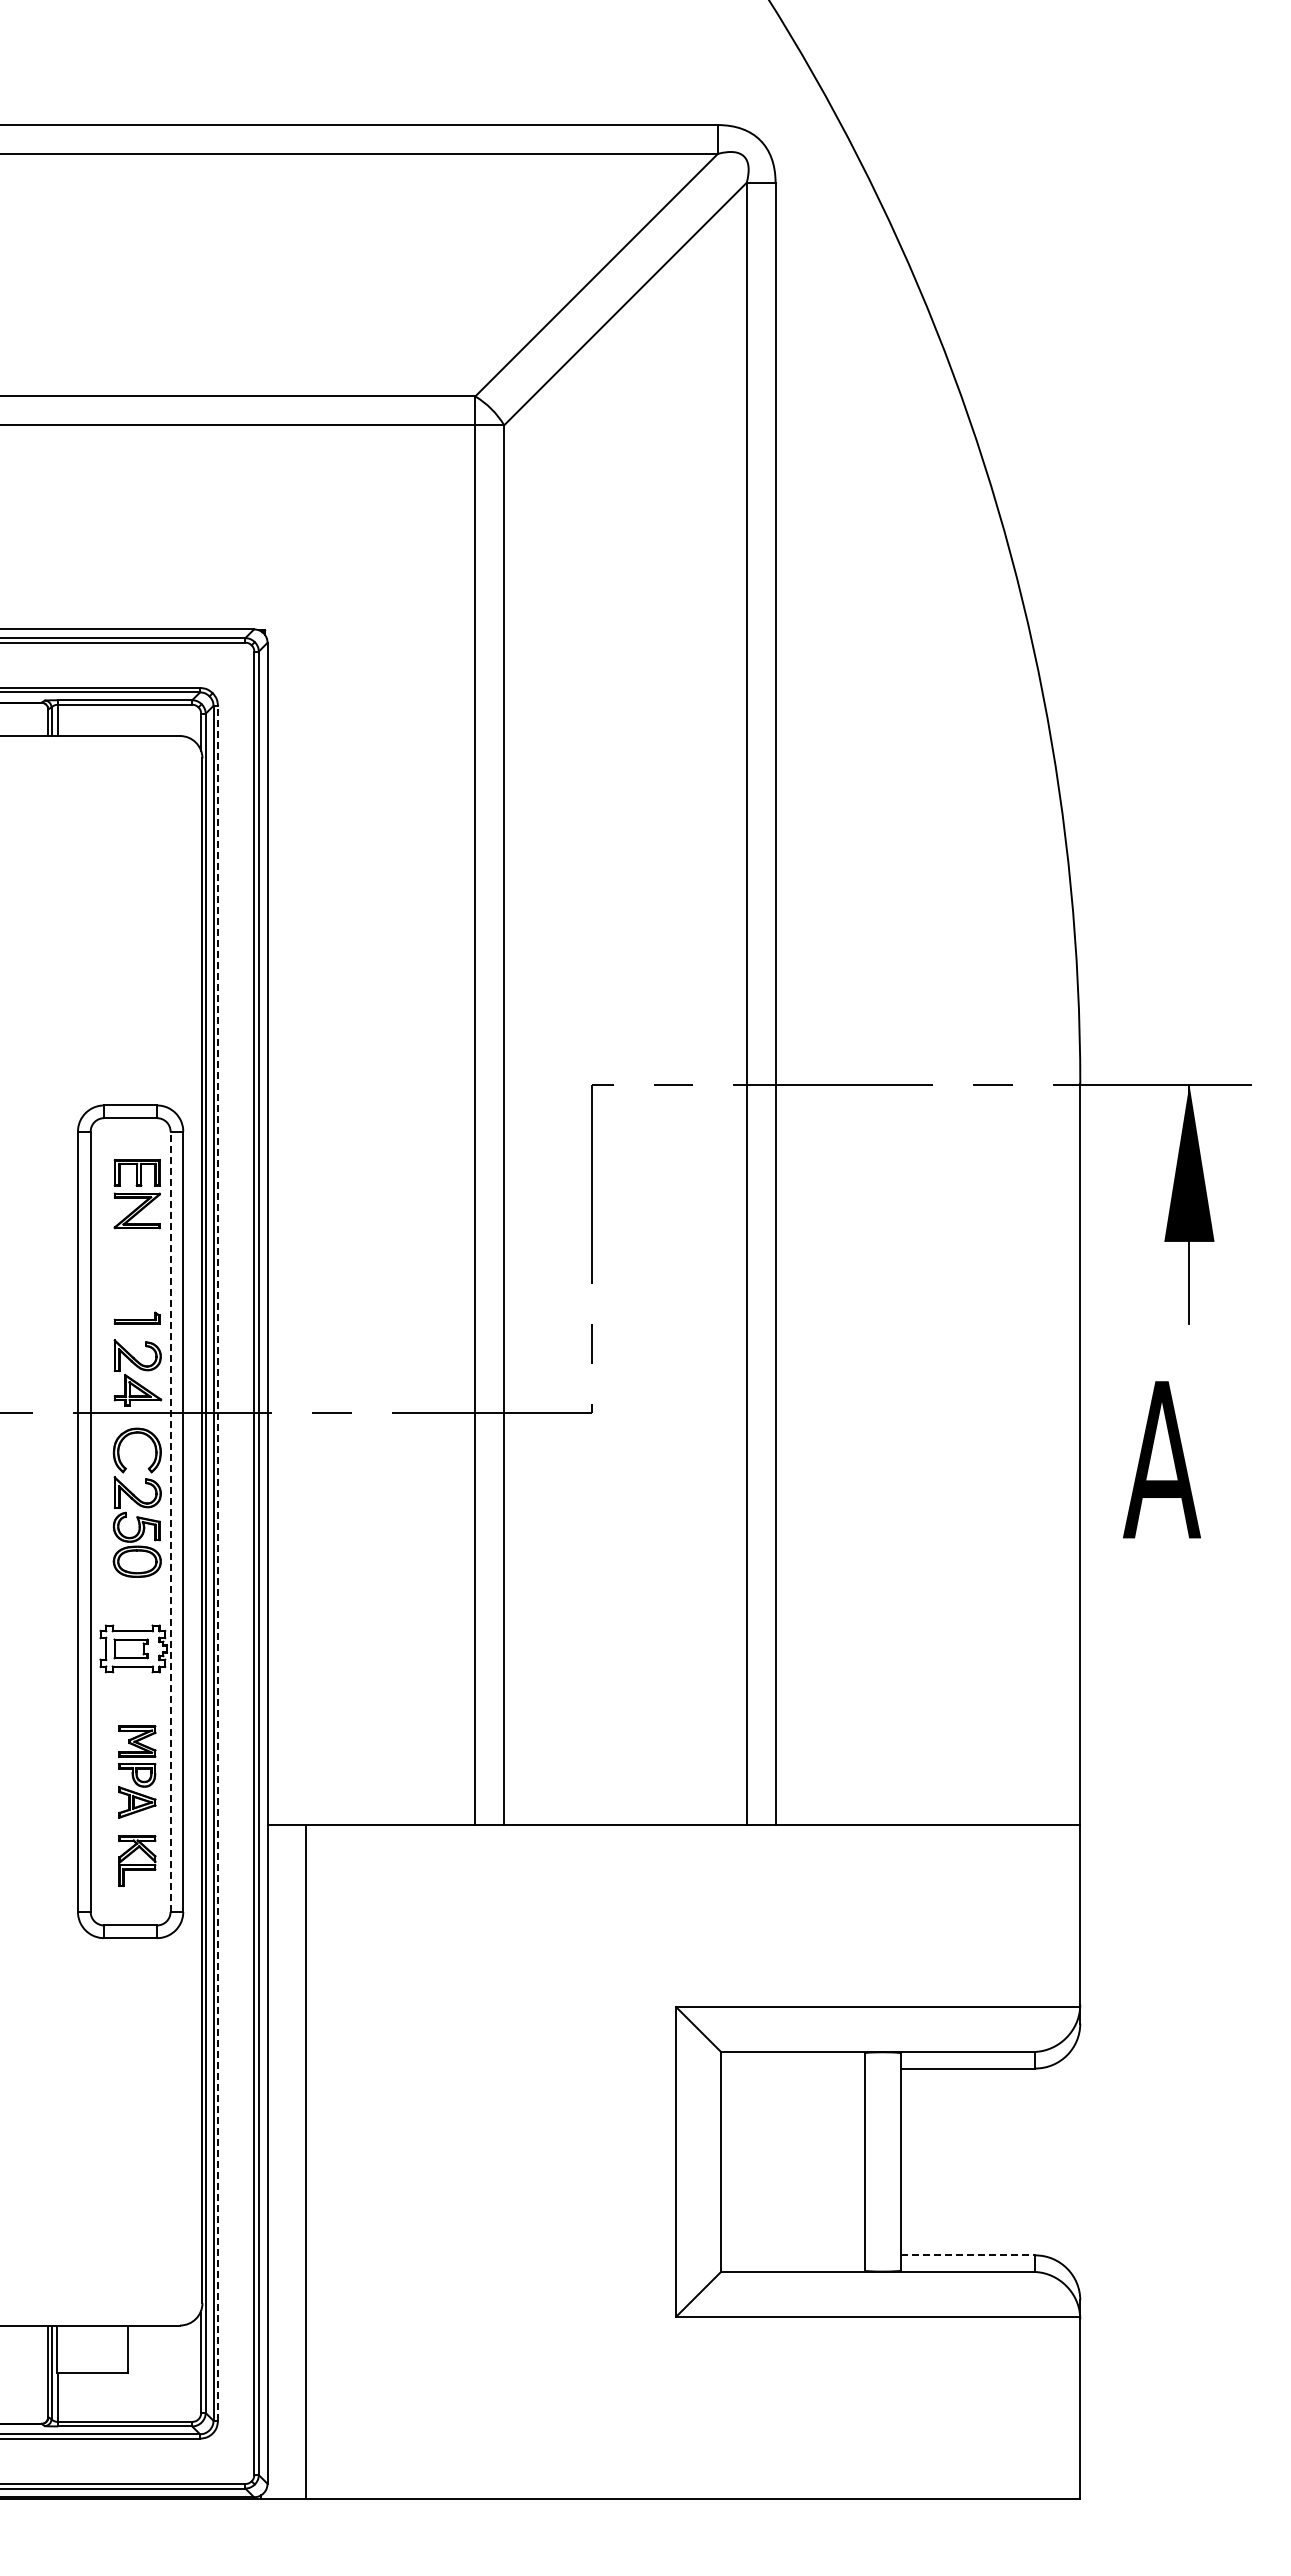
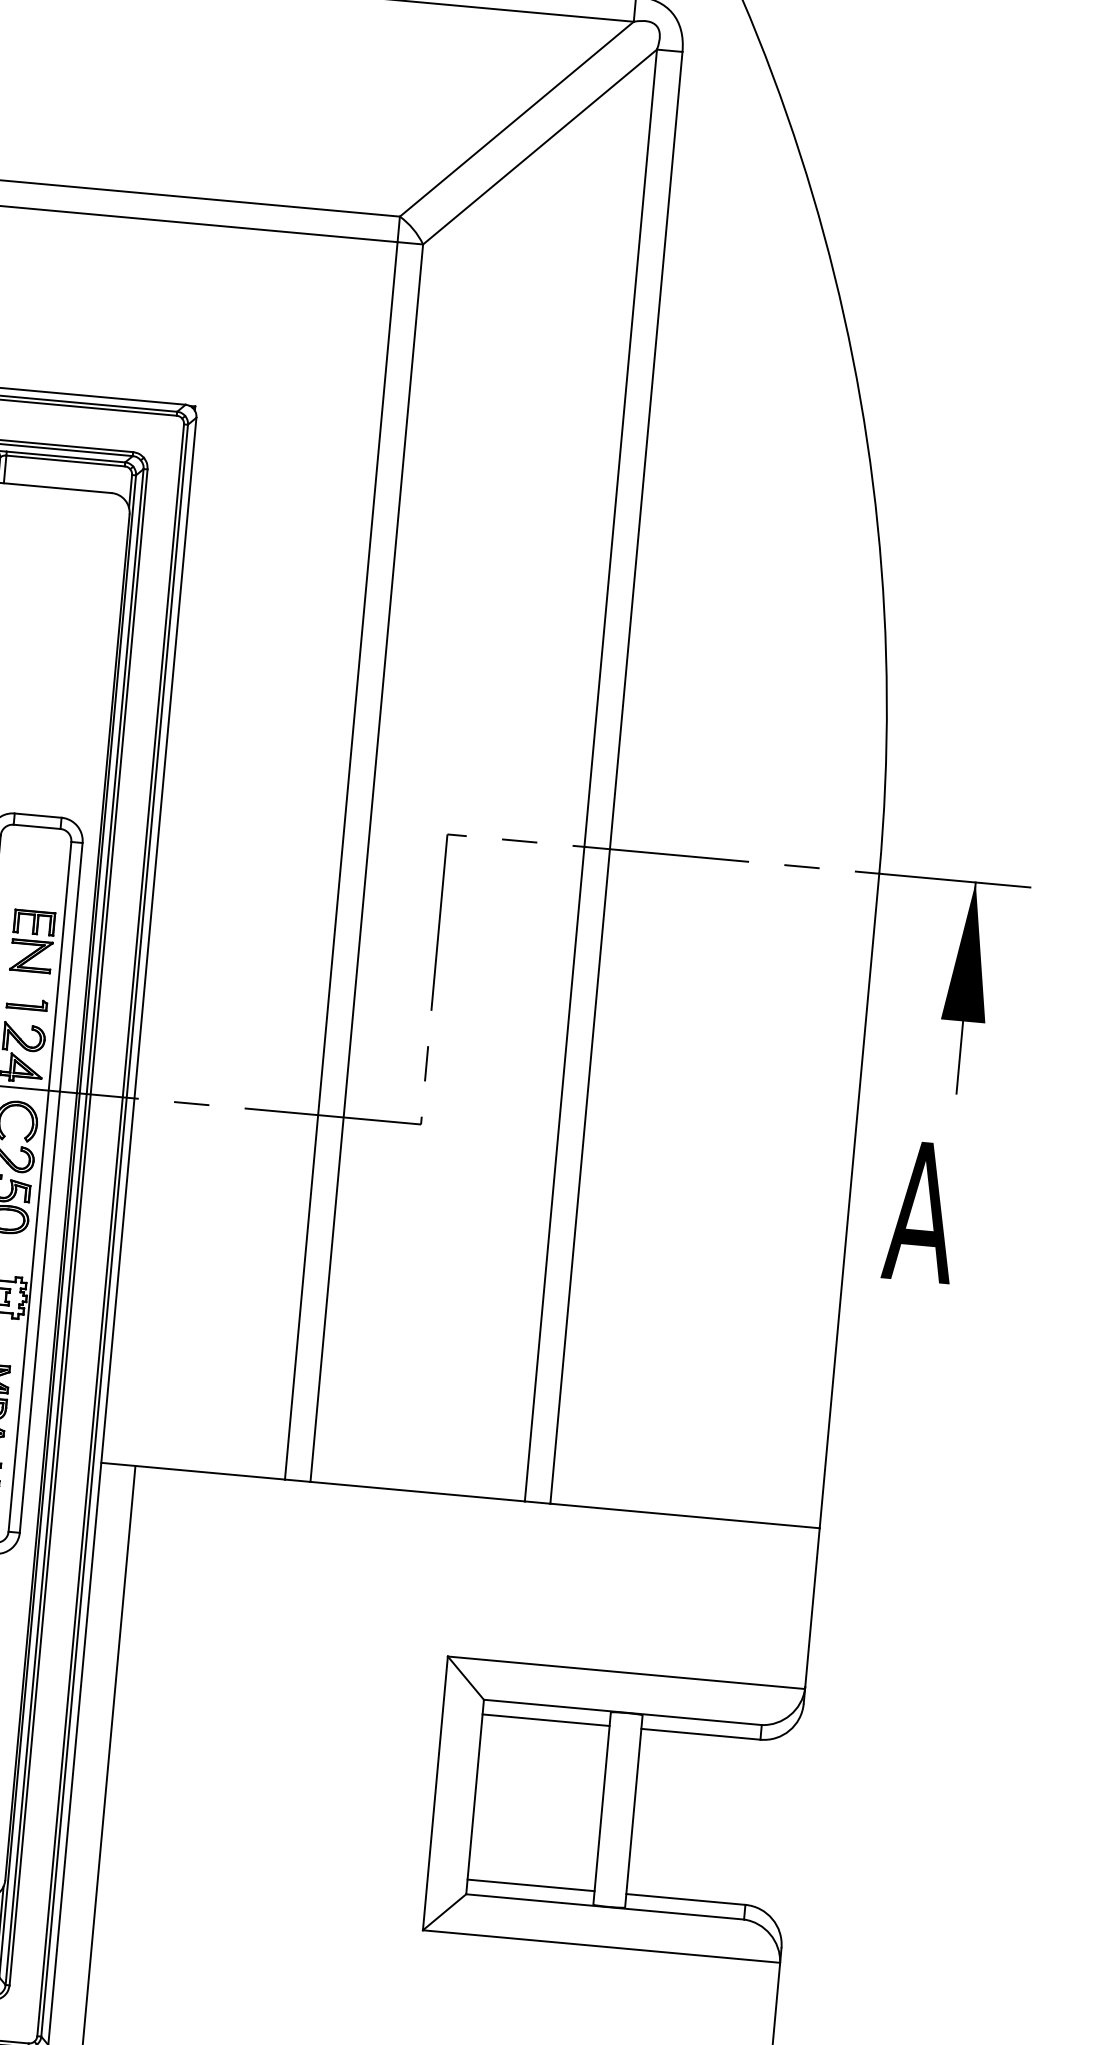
part: (136, 1194) -> (31, 941), moved
line: (170, 1521) -> (39, 1186), dashed -> solid
line: (218, 1562) -> (79, 1226), dashed -> solid
line: (792, 2068) -> (545, 1720), added
line: (792, 2255) -> (530, 1885), added
line: (968, 2255) -> (686, 1899), dashed -> solid

